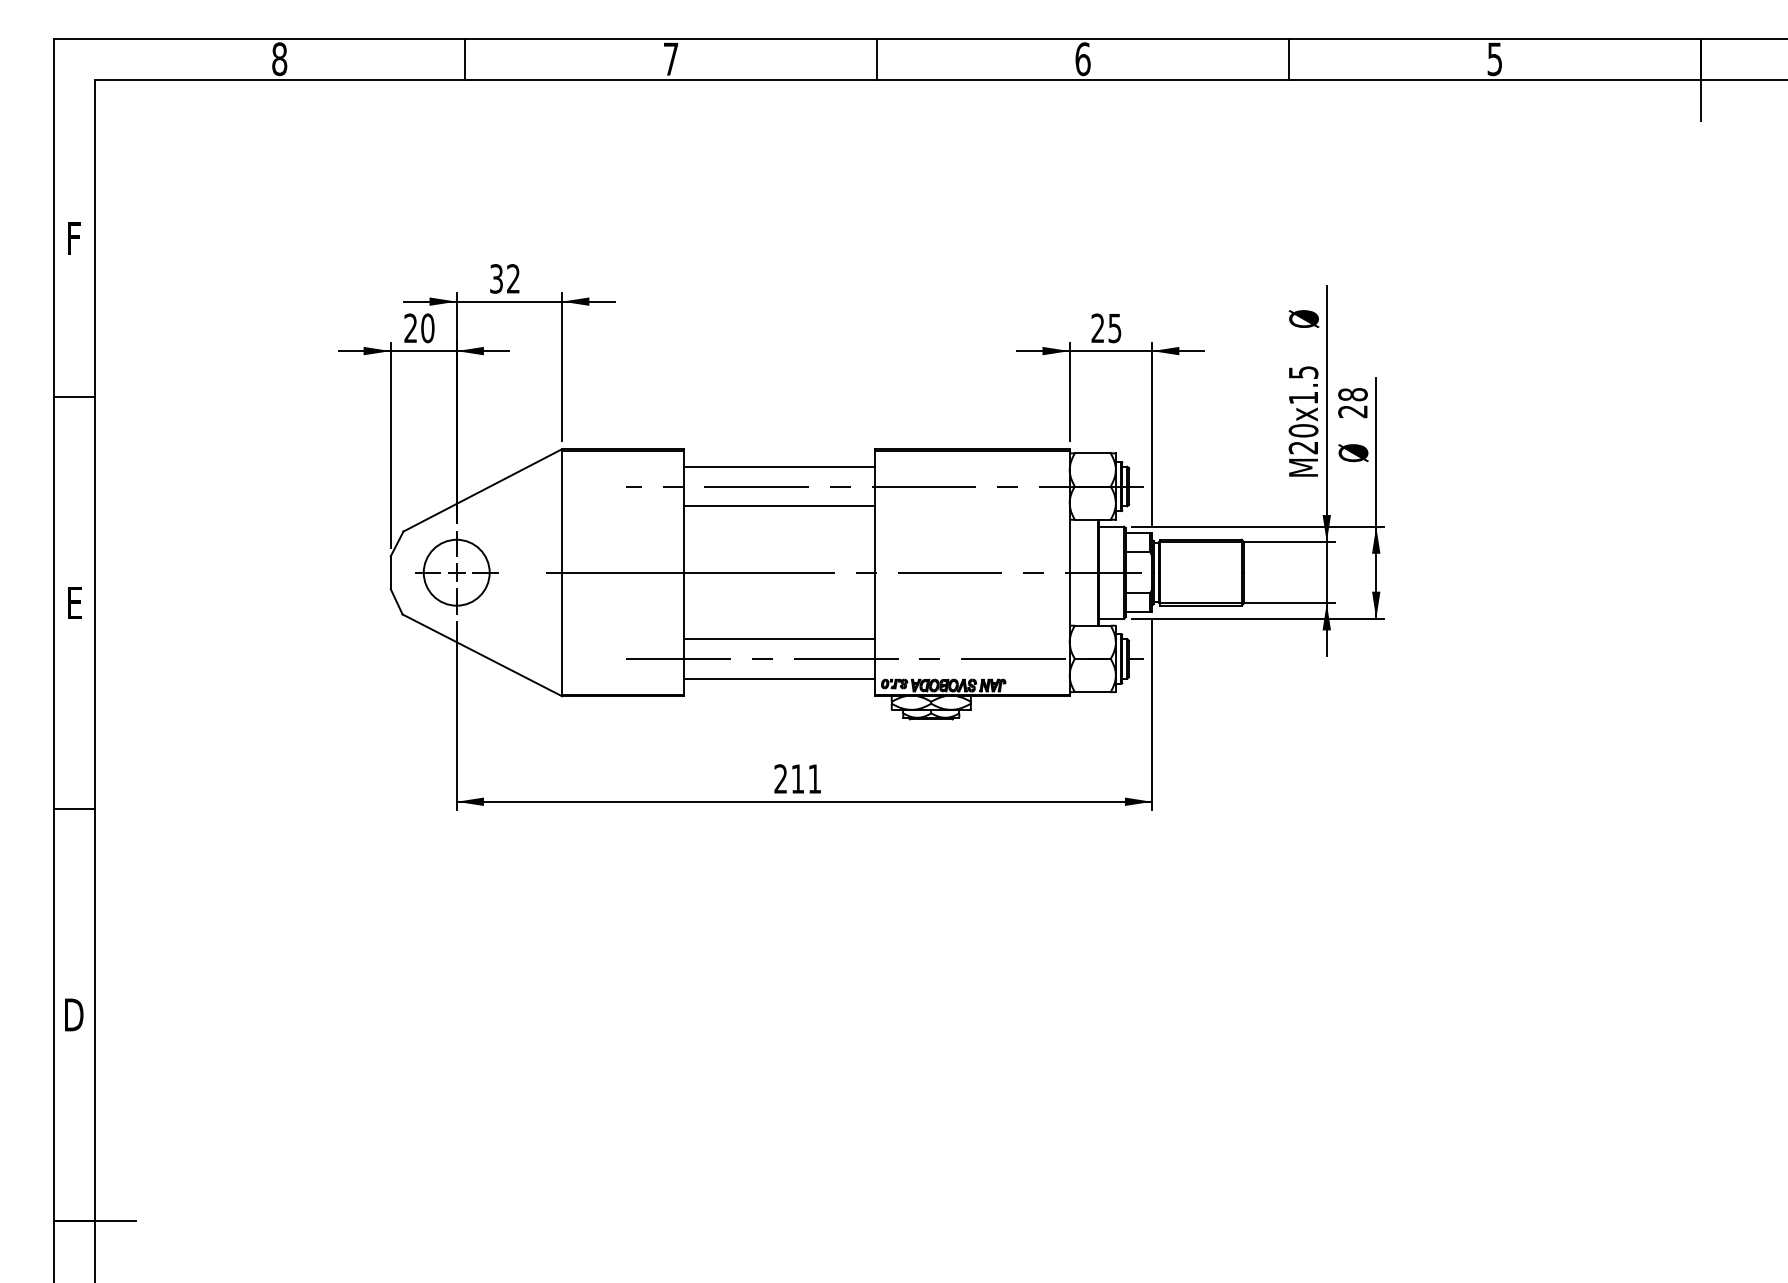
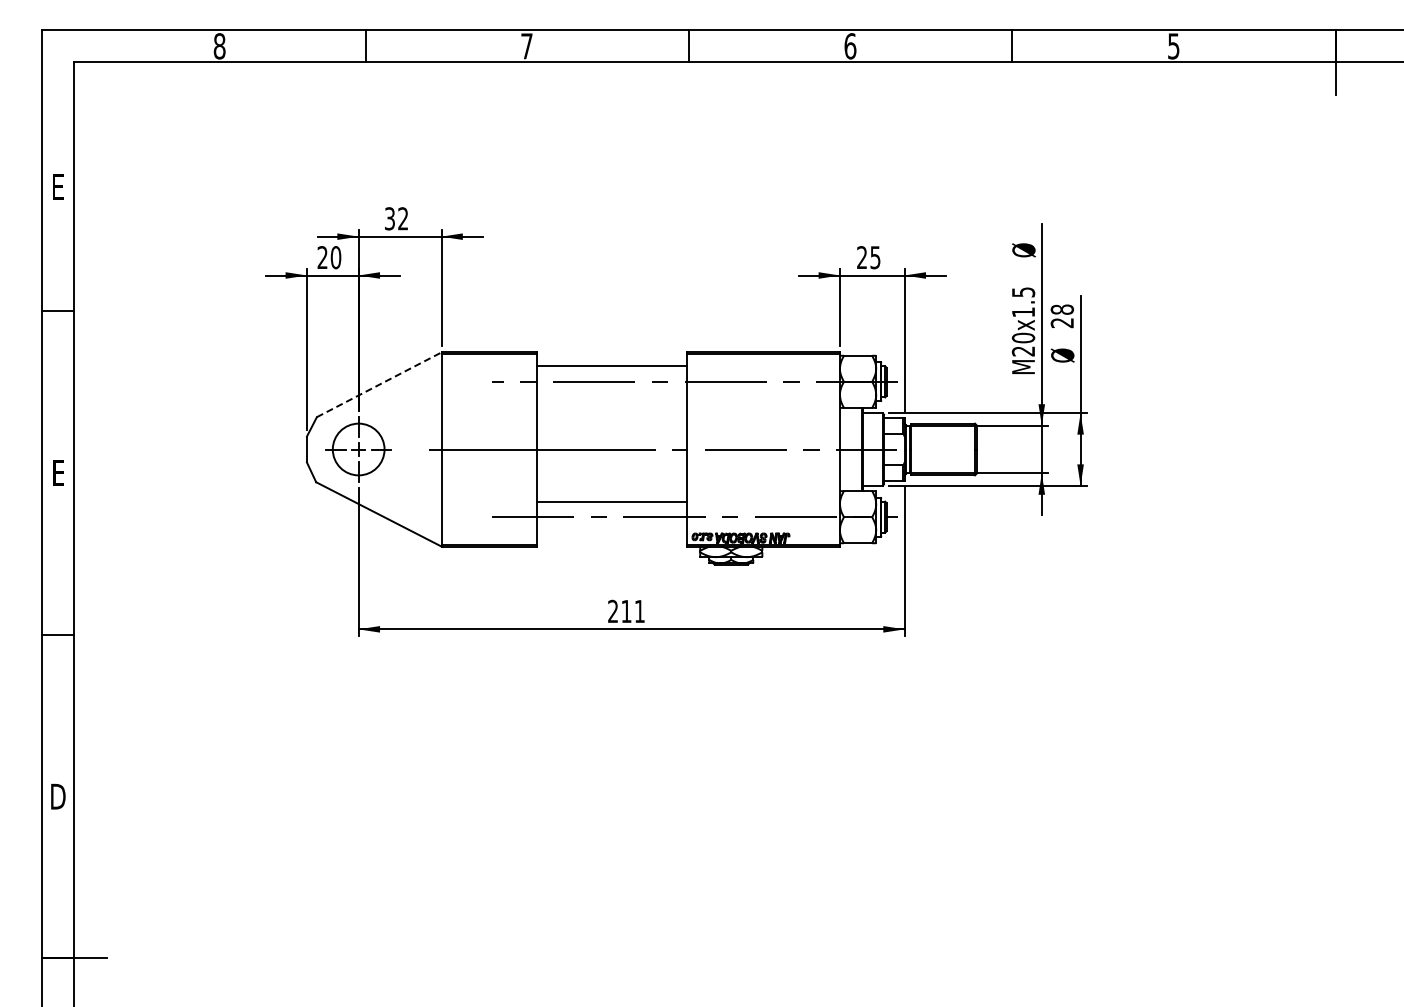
text: (74, 237) -> (58, 186), F -> E
line: (483, 489) -> (379, 384), solid -> dashed
line: (780, 506) -> (612, 397), removed
line: (780, 678) -> (612, 532), removed

